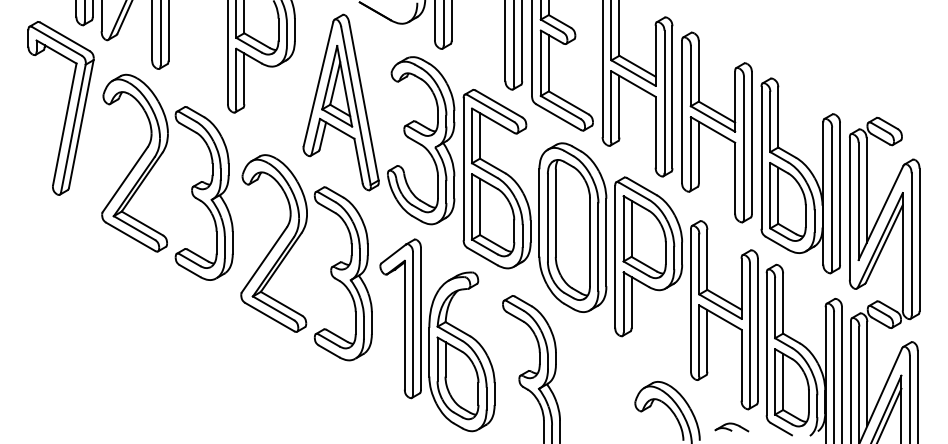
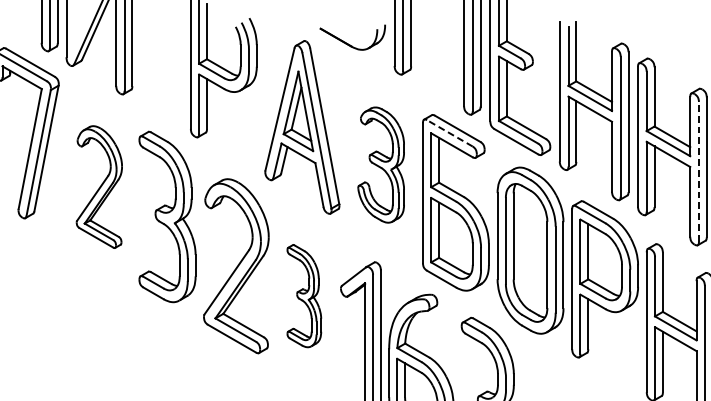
line: (491, 108) -> (450, 133), solid -> dashed
part: (421, 140) -> (381, 164), size x0.7
line: (743, 147) -> (698, 171), solid -> dashed
part: (134, 162) -> (98, 186), size x0.7
part: (342, 273) -> (303, 295), size x0.6

